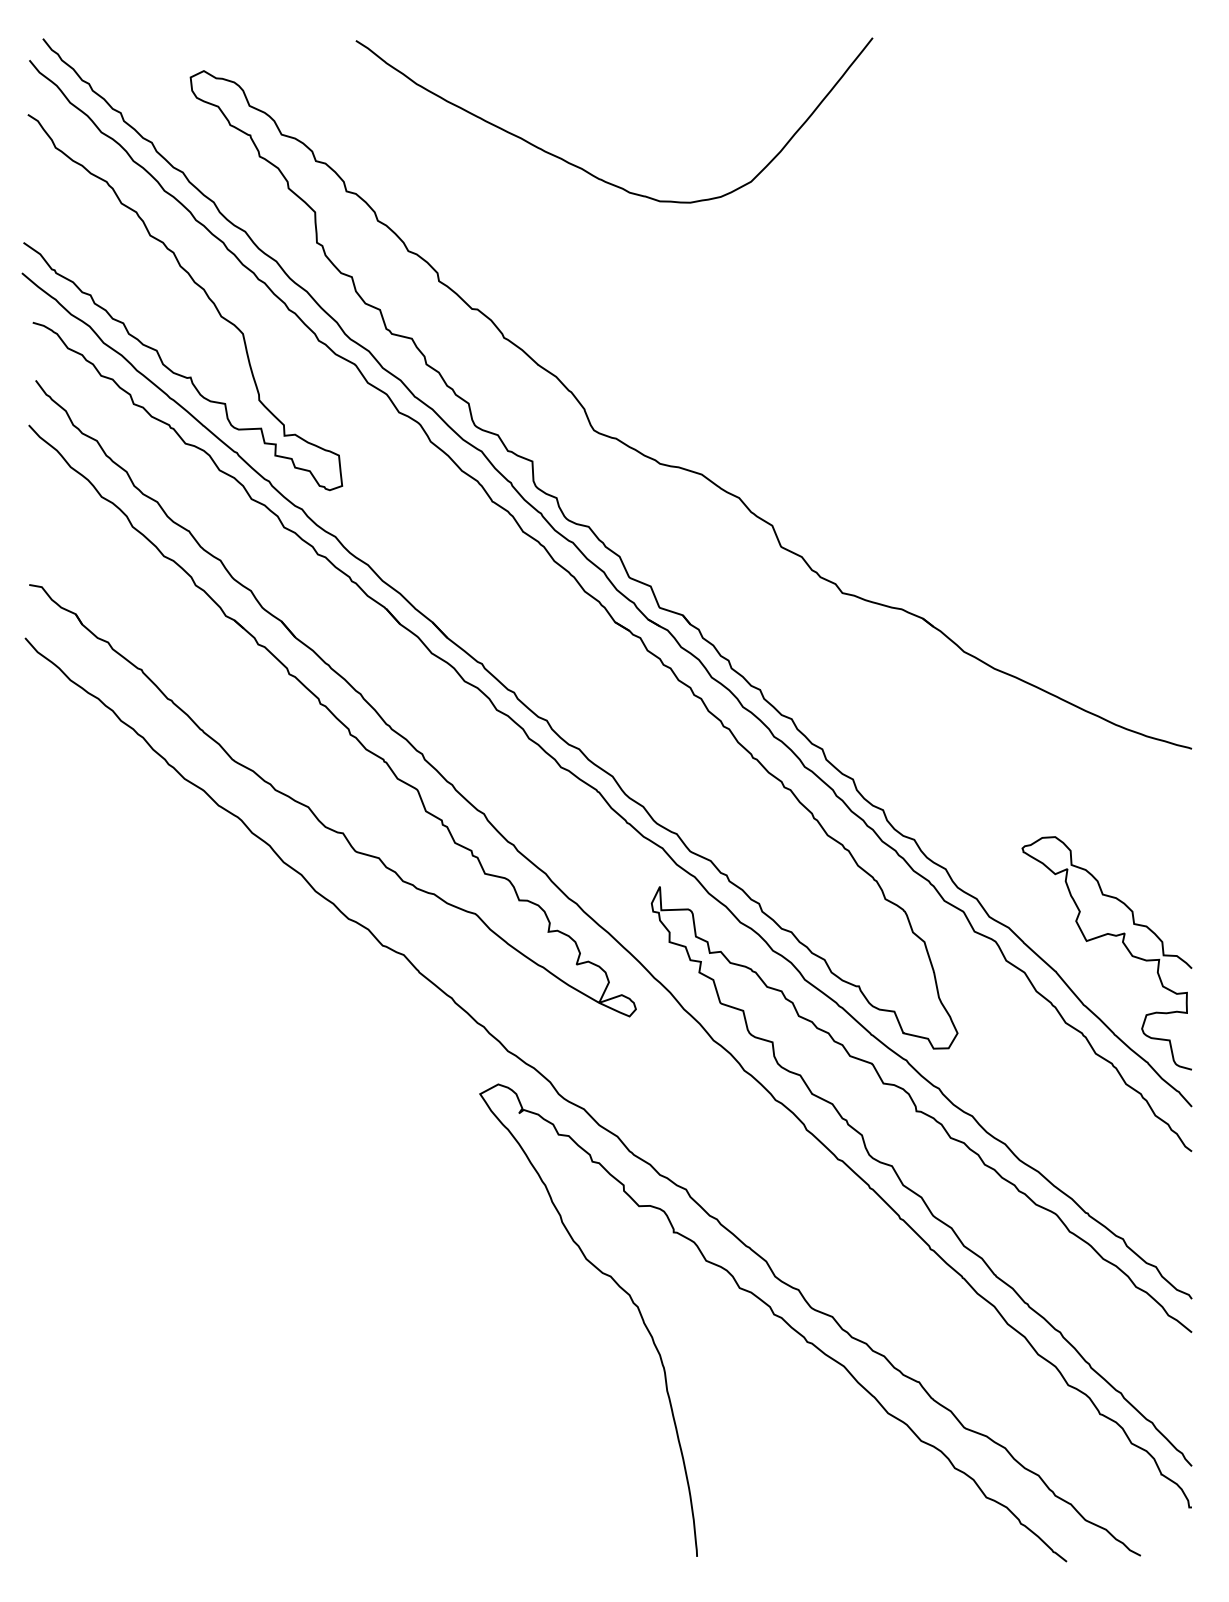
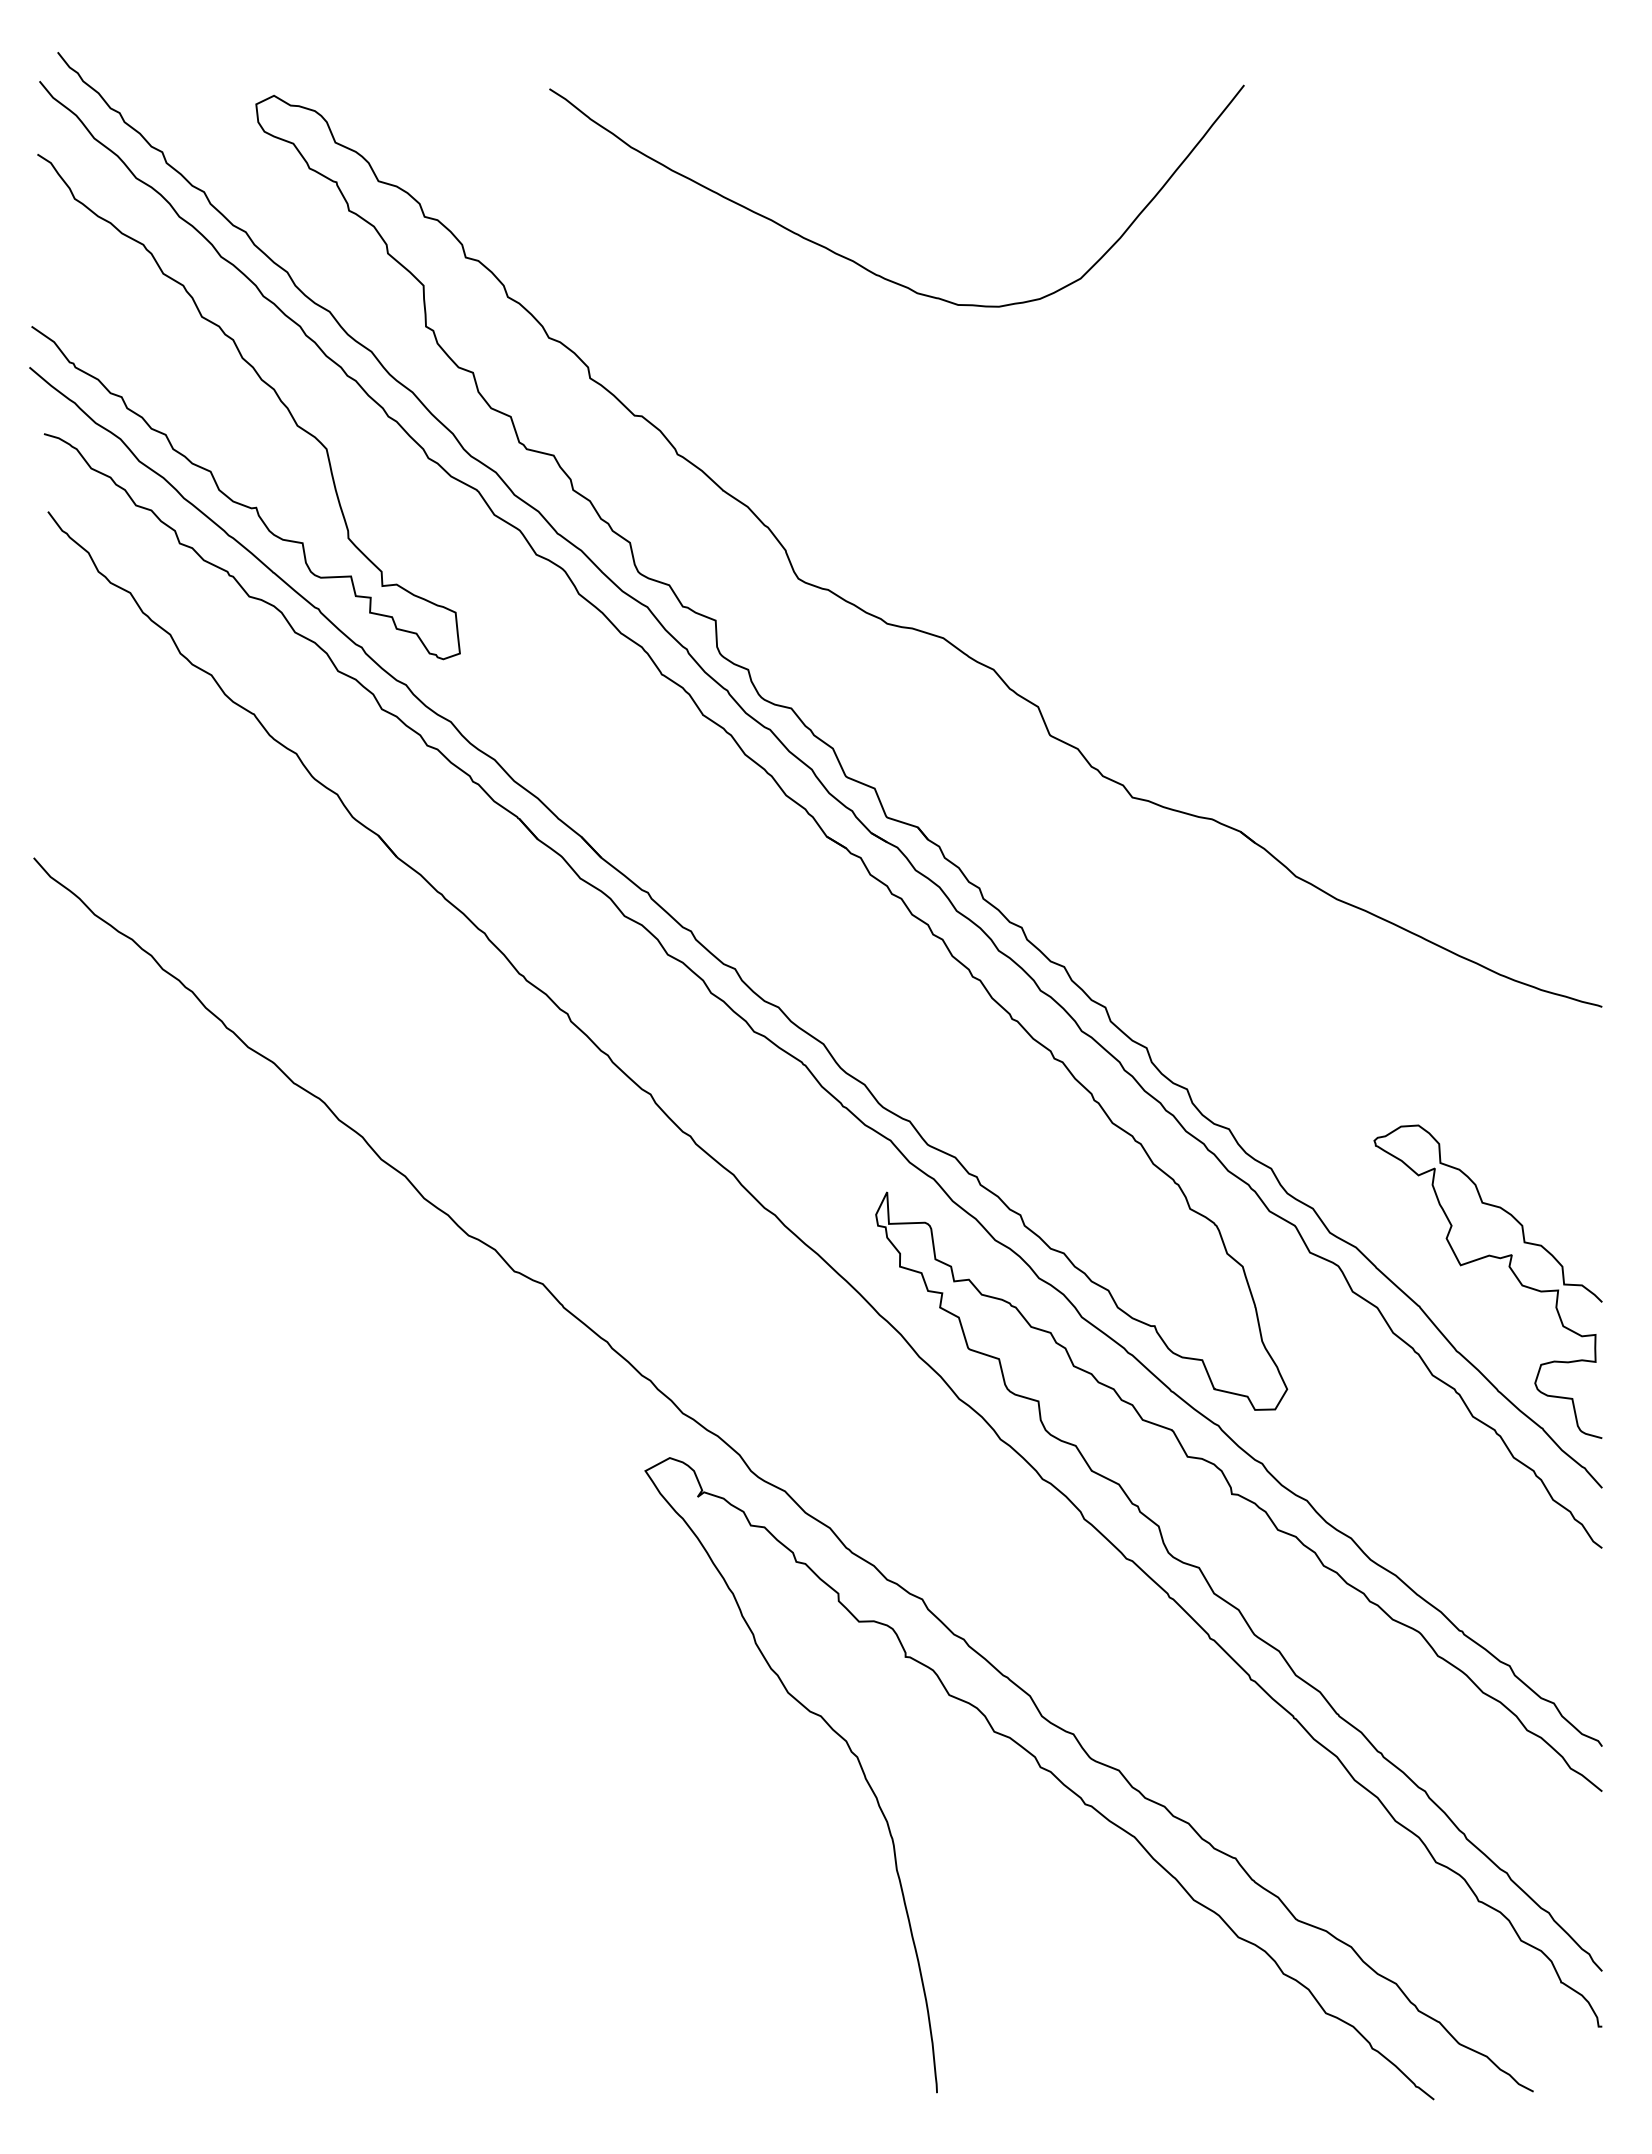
curve: (585, 169) -> (857, 262), moved
part: (332, 721) -> (446, 969), removed

